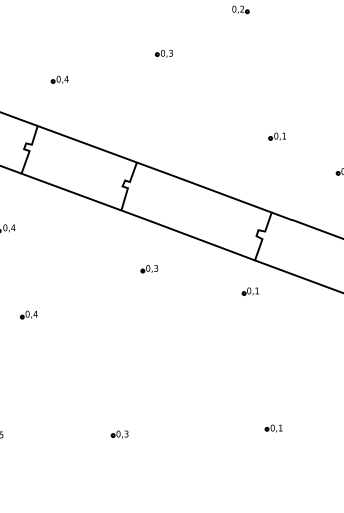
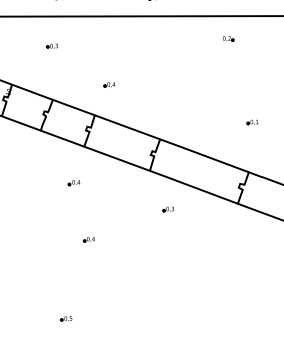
part: (163, 53) -> (177, 67), removed
part: (249, 291) -> (234, 224), removed
part: (272, 427) -> (249, 313), removed
part: (119, 433) -> (148, 317), removed

